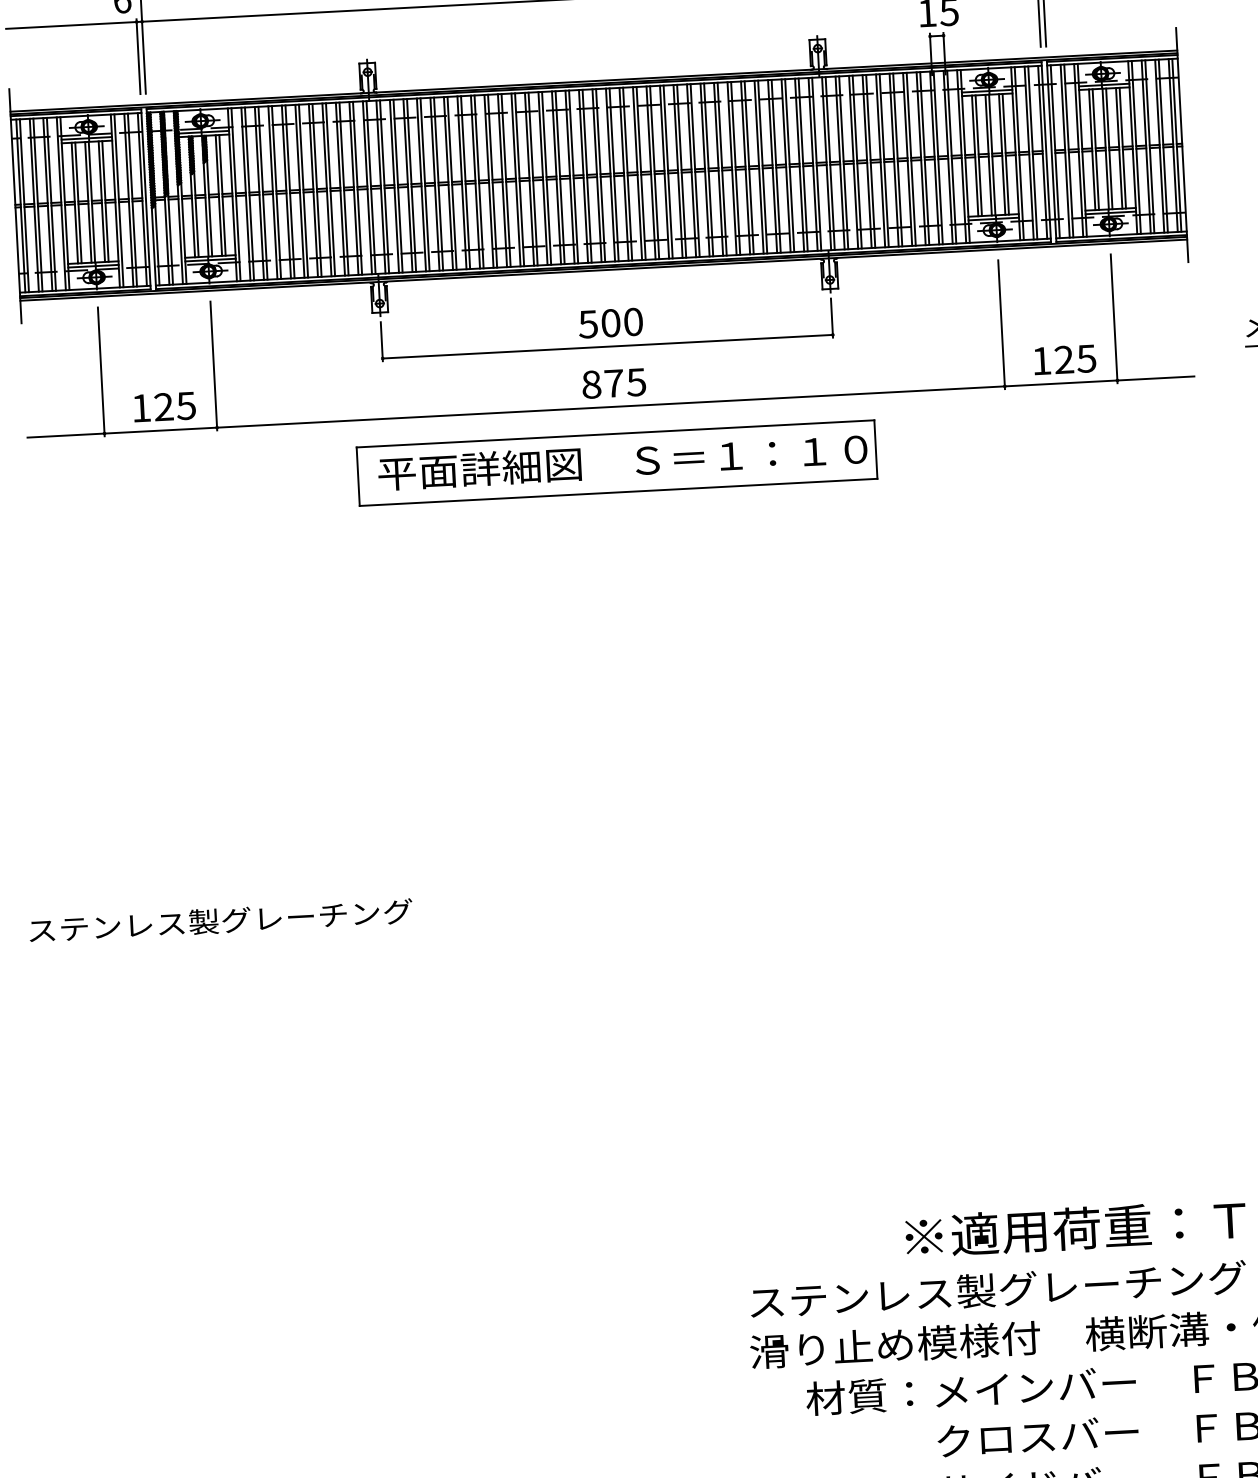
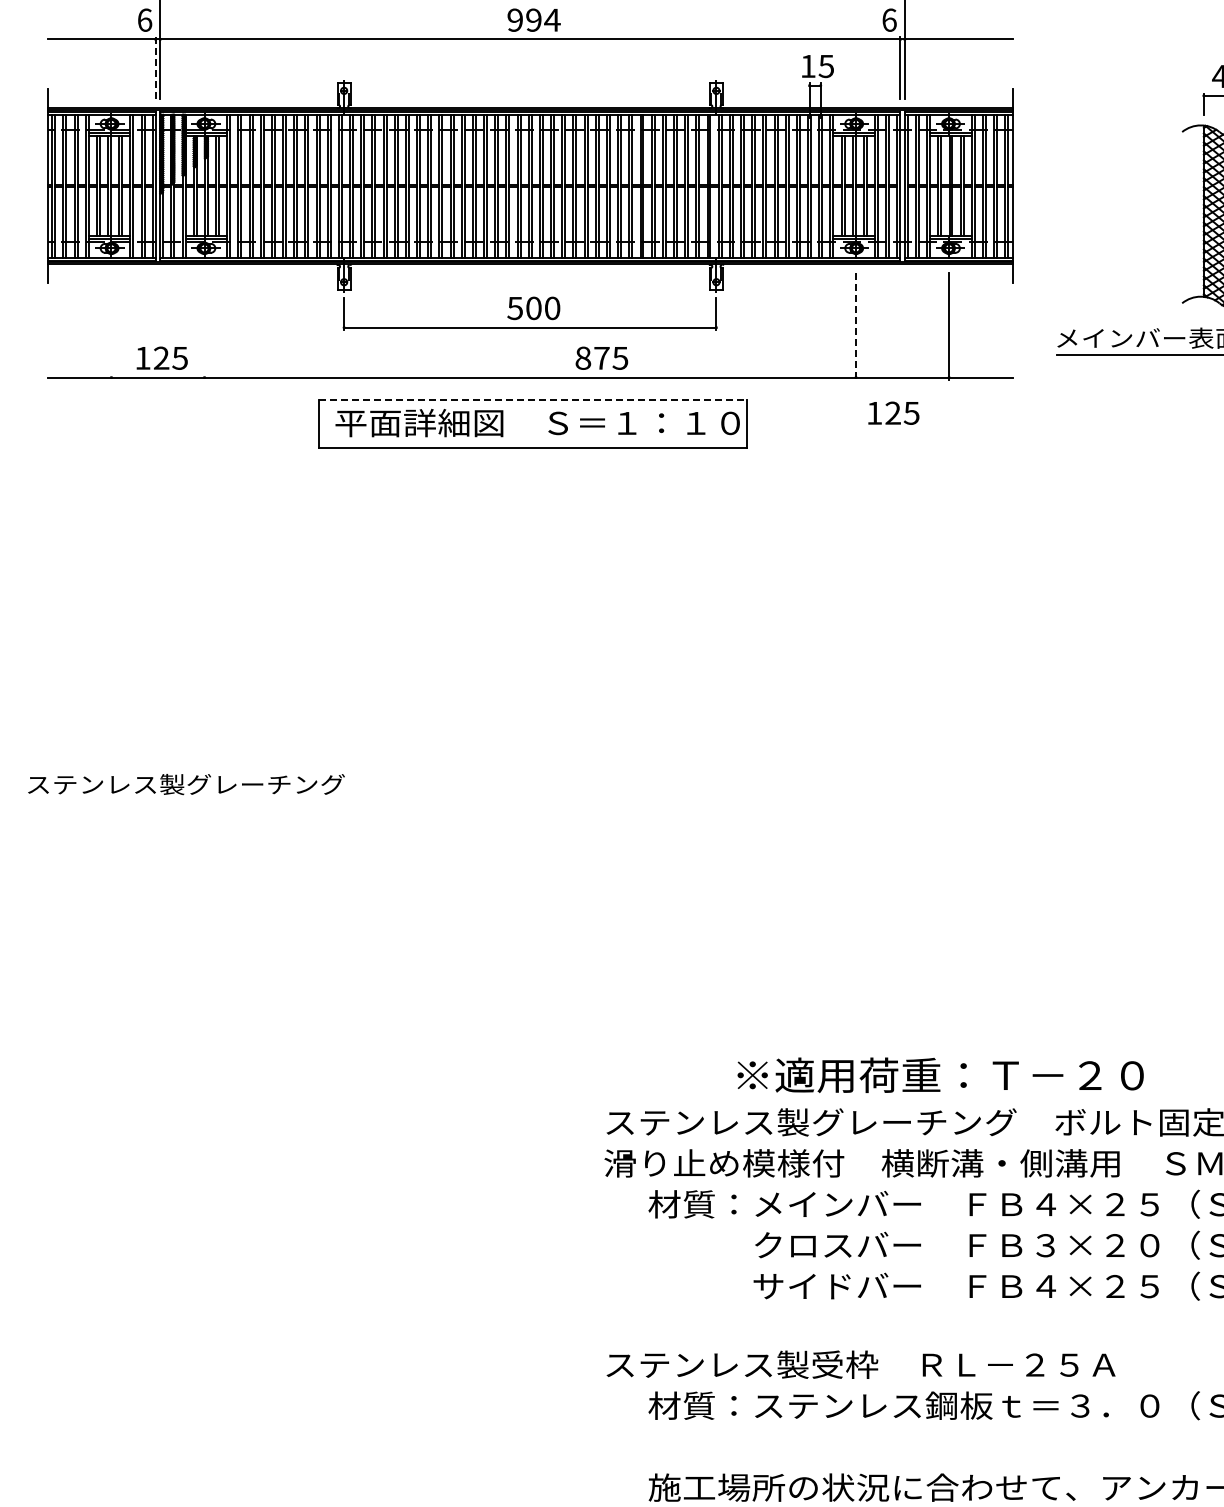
line: (138, 57) -> (155, 68), solid -> dashed
line: (1002, 325) -> (856, 327), solid -> dashed
text: (1064, 358) -> (893, 412), moved
line: (213, 365) -> (204, 326), removed
line: (101, 371) -> (111, 326), removed
text: (613, 382) -> (601, 357), moved
line: (616, 433) -> (533, 399), solid -> dashed

